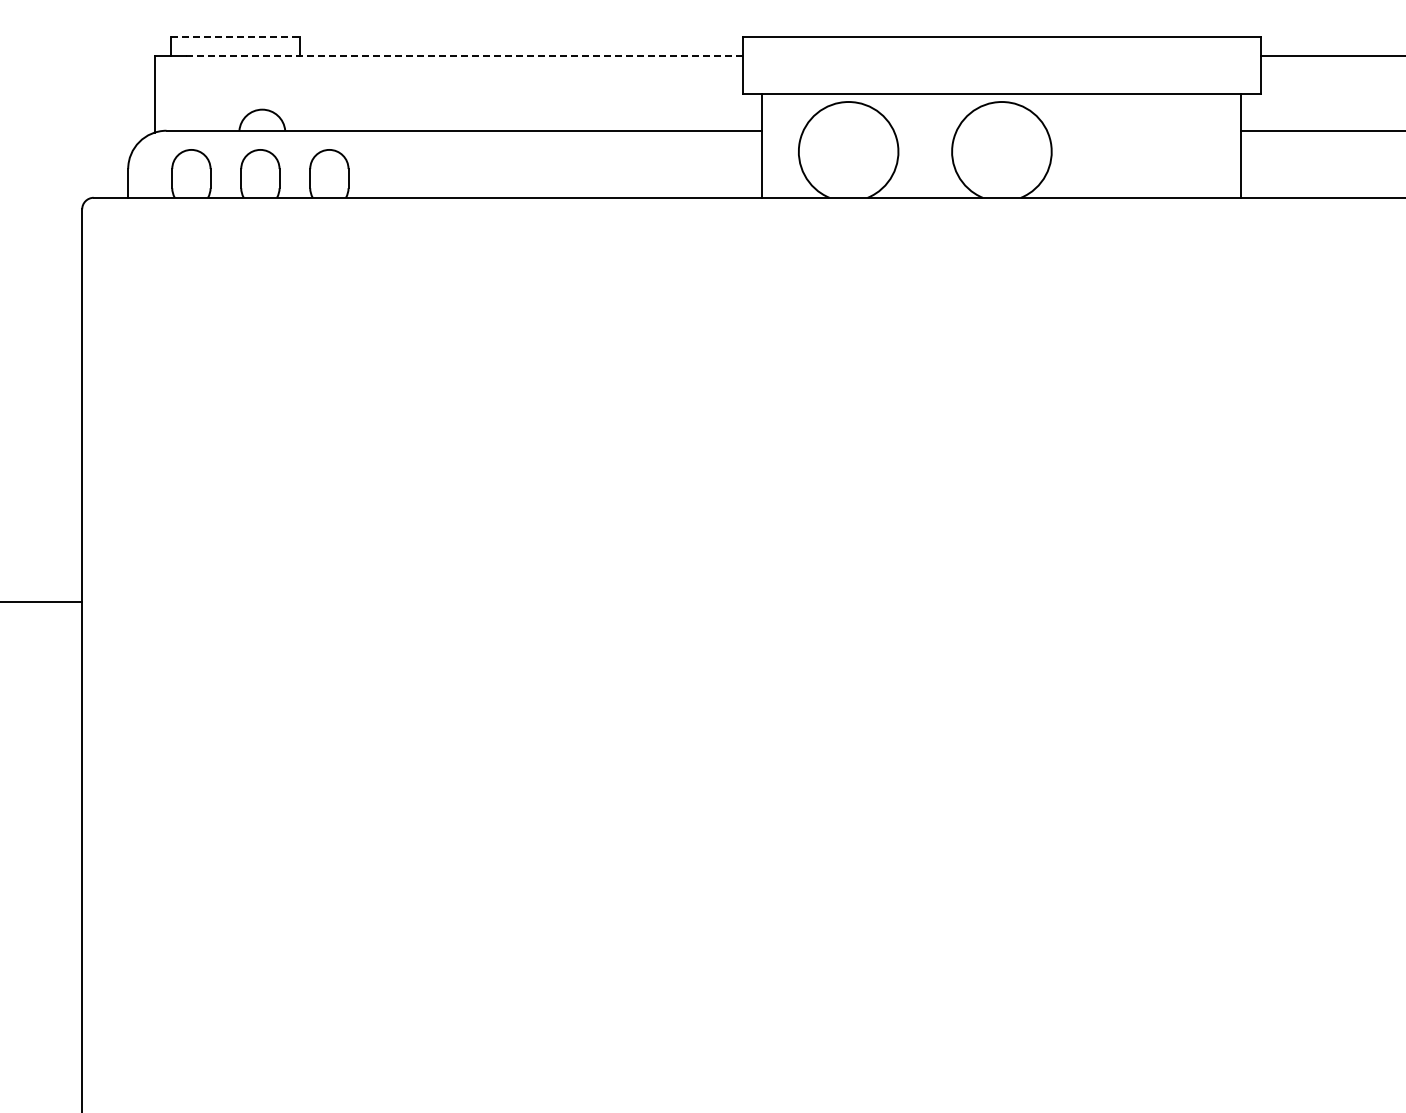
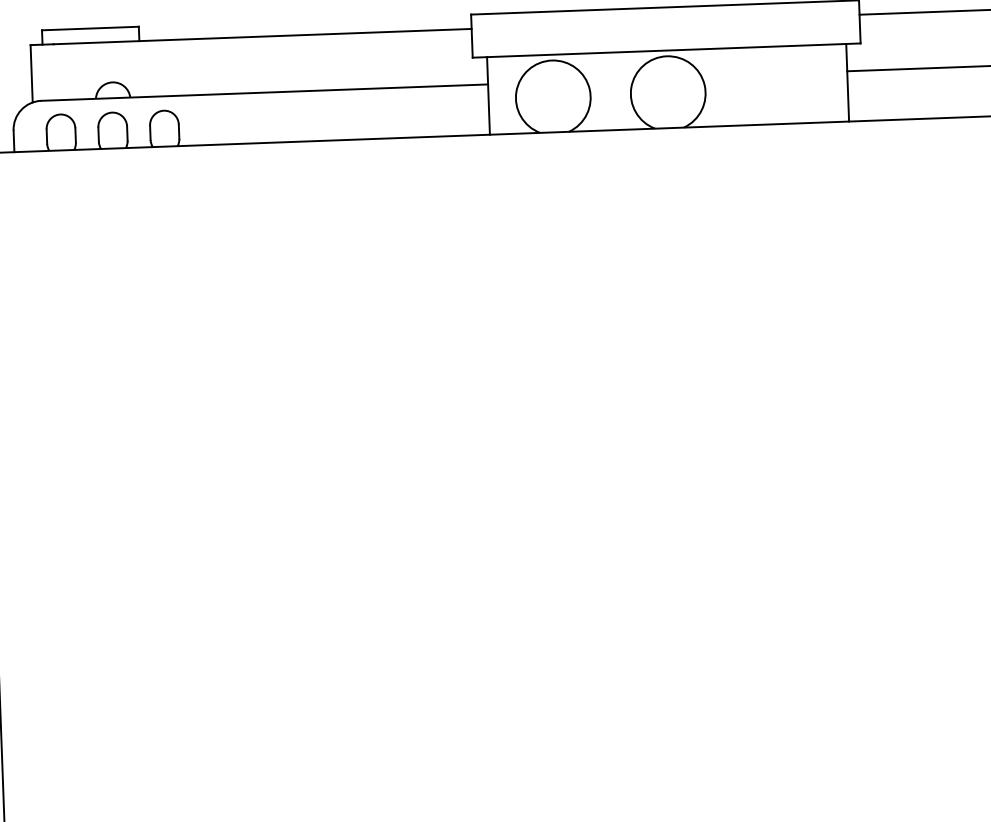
line: (235, 36) -> (90, 28), dashed -> solid
line: (464, 56) -> (262, 36), dashed -> solid

